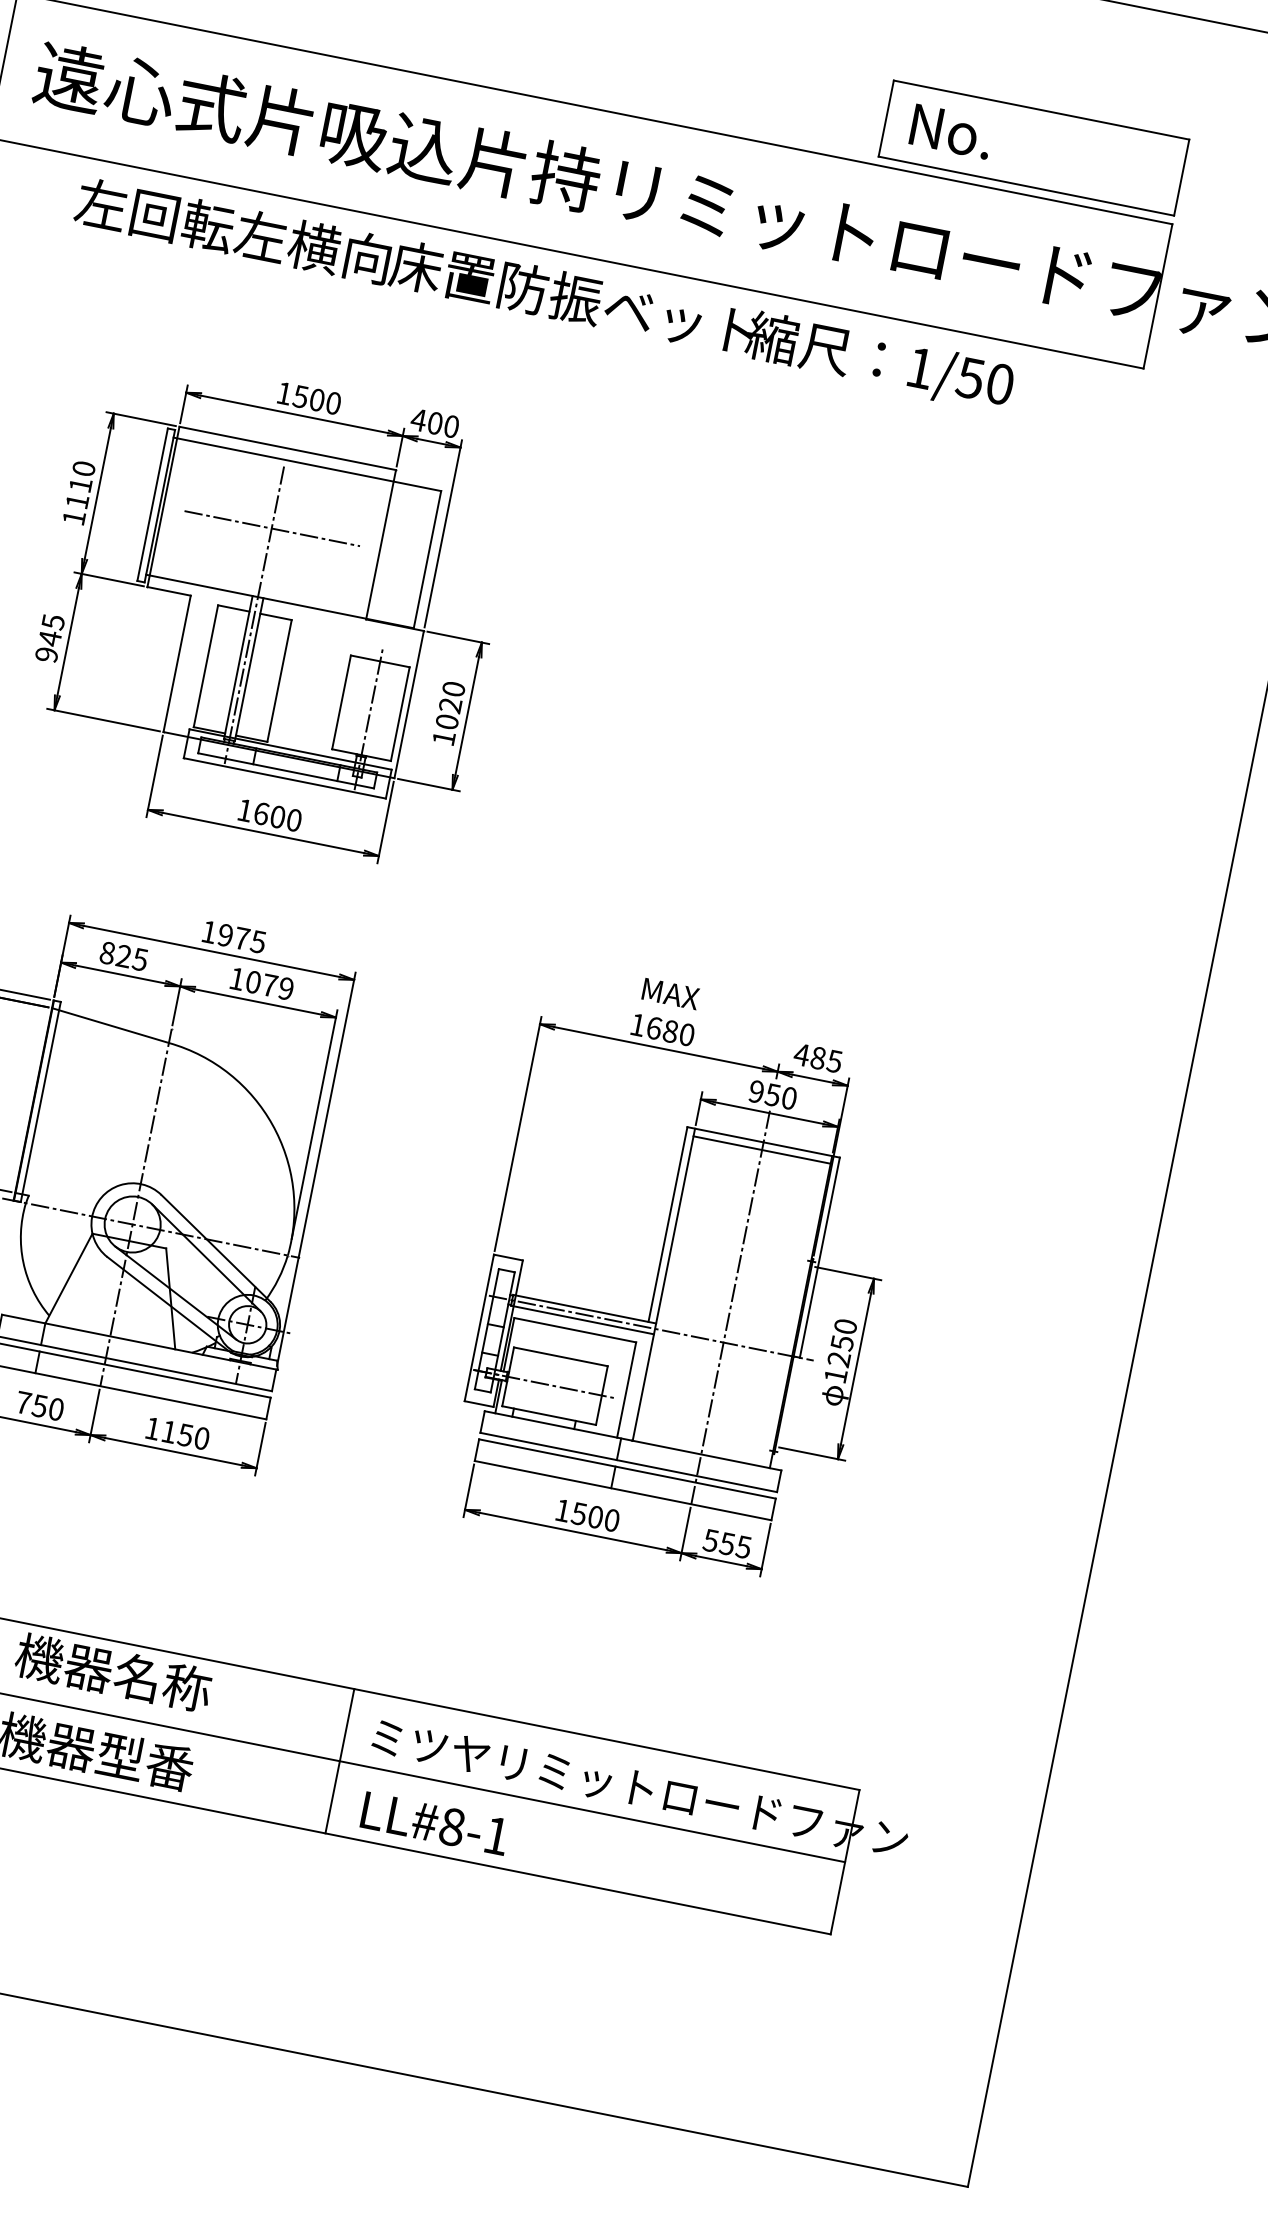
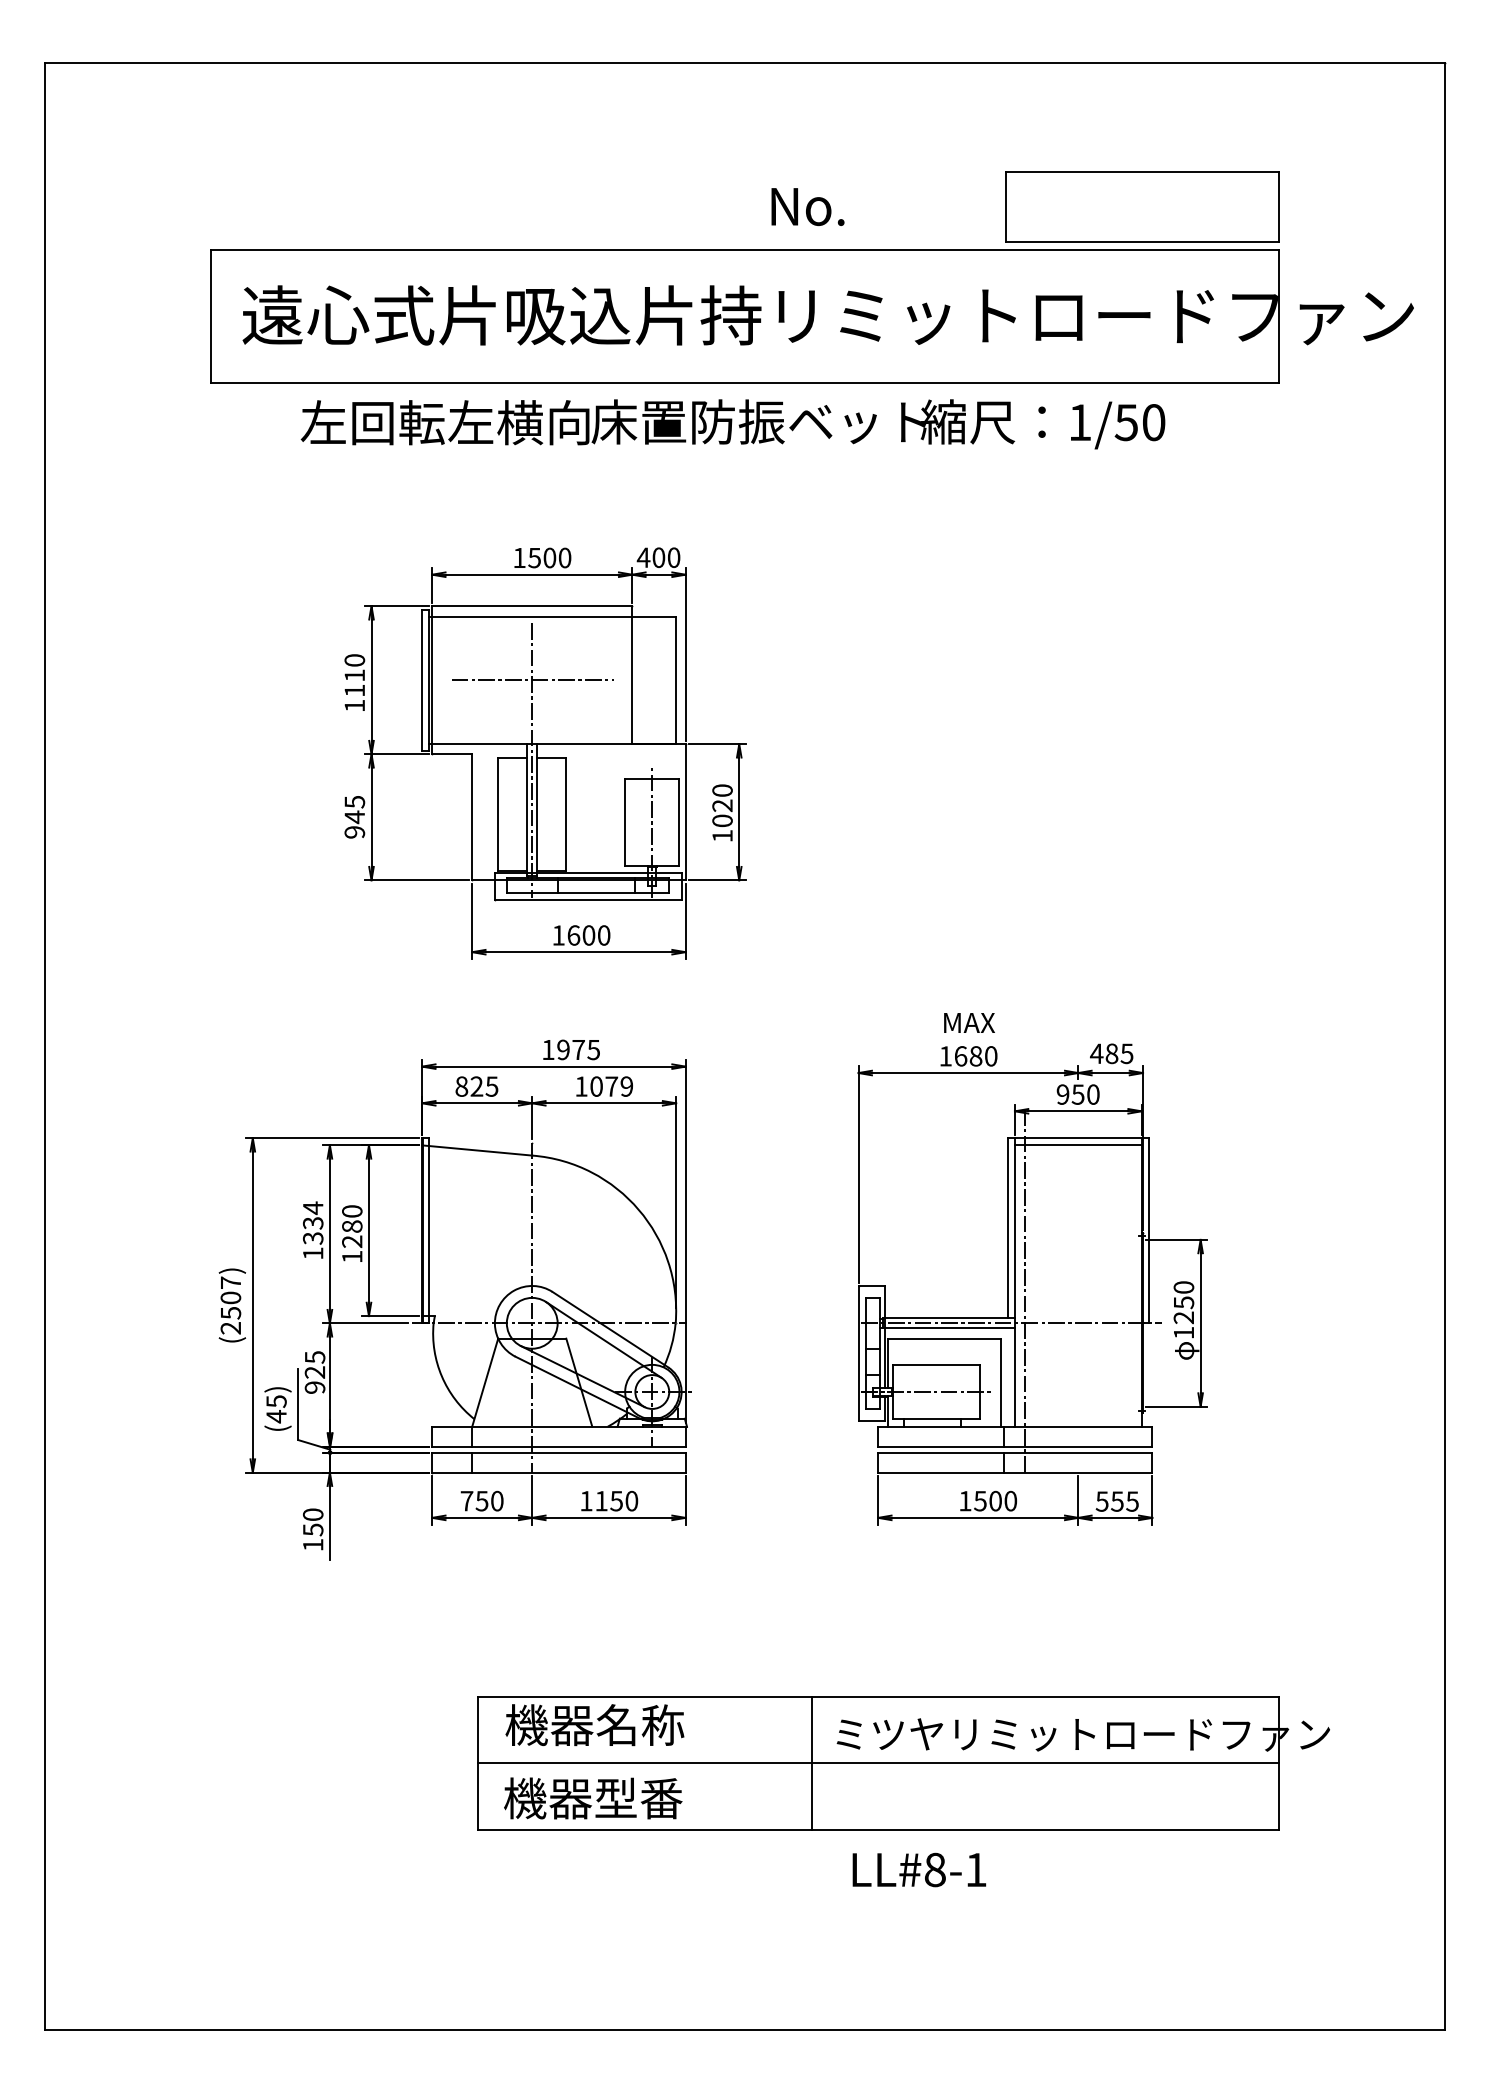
text: (951, 132) -> (807, 207), moved
line: (730, 1307) -> (1025, 1290), moved
text: (435, 1823) -> (919, 1869), moved

